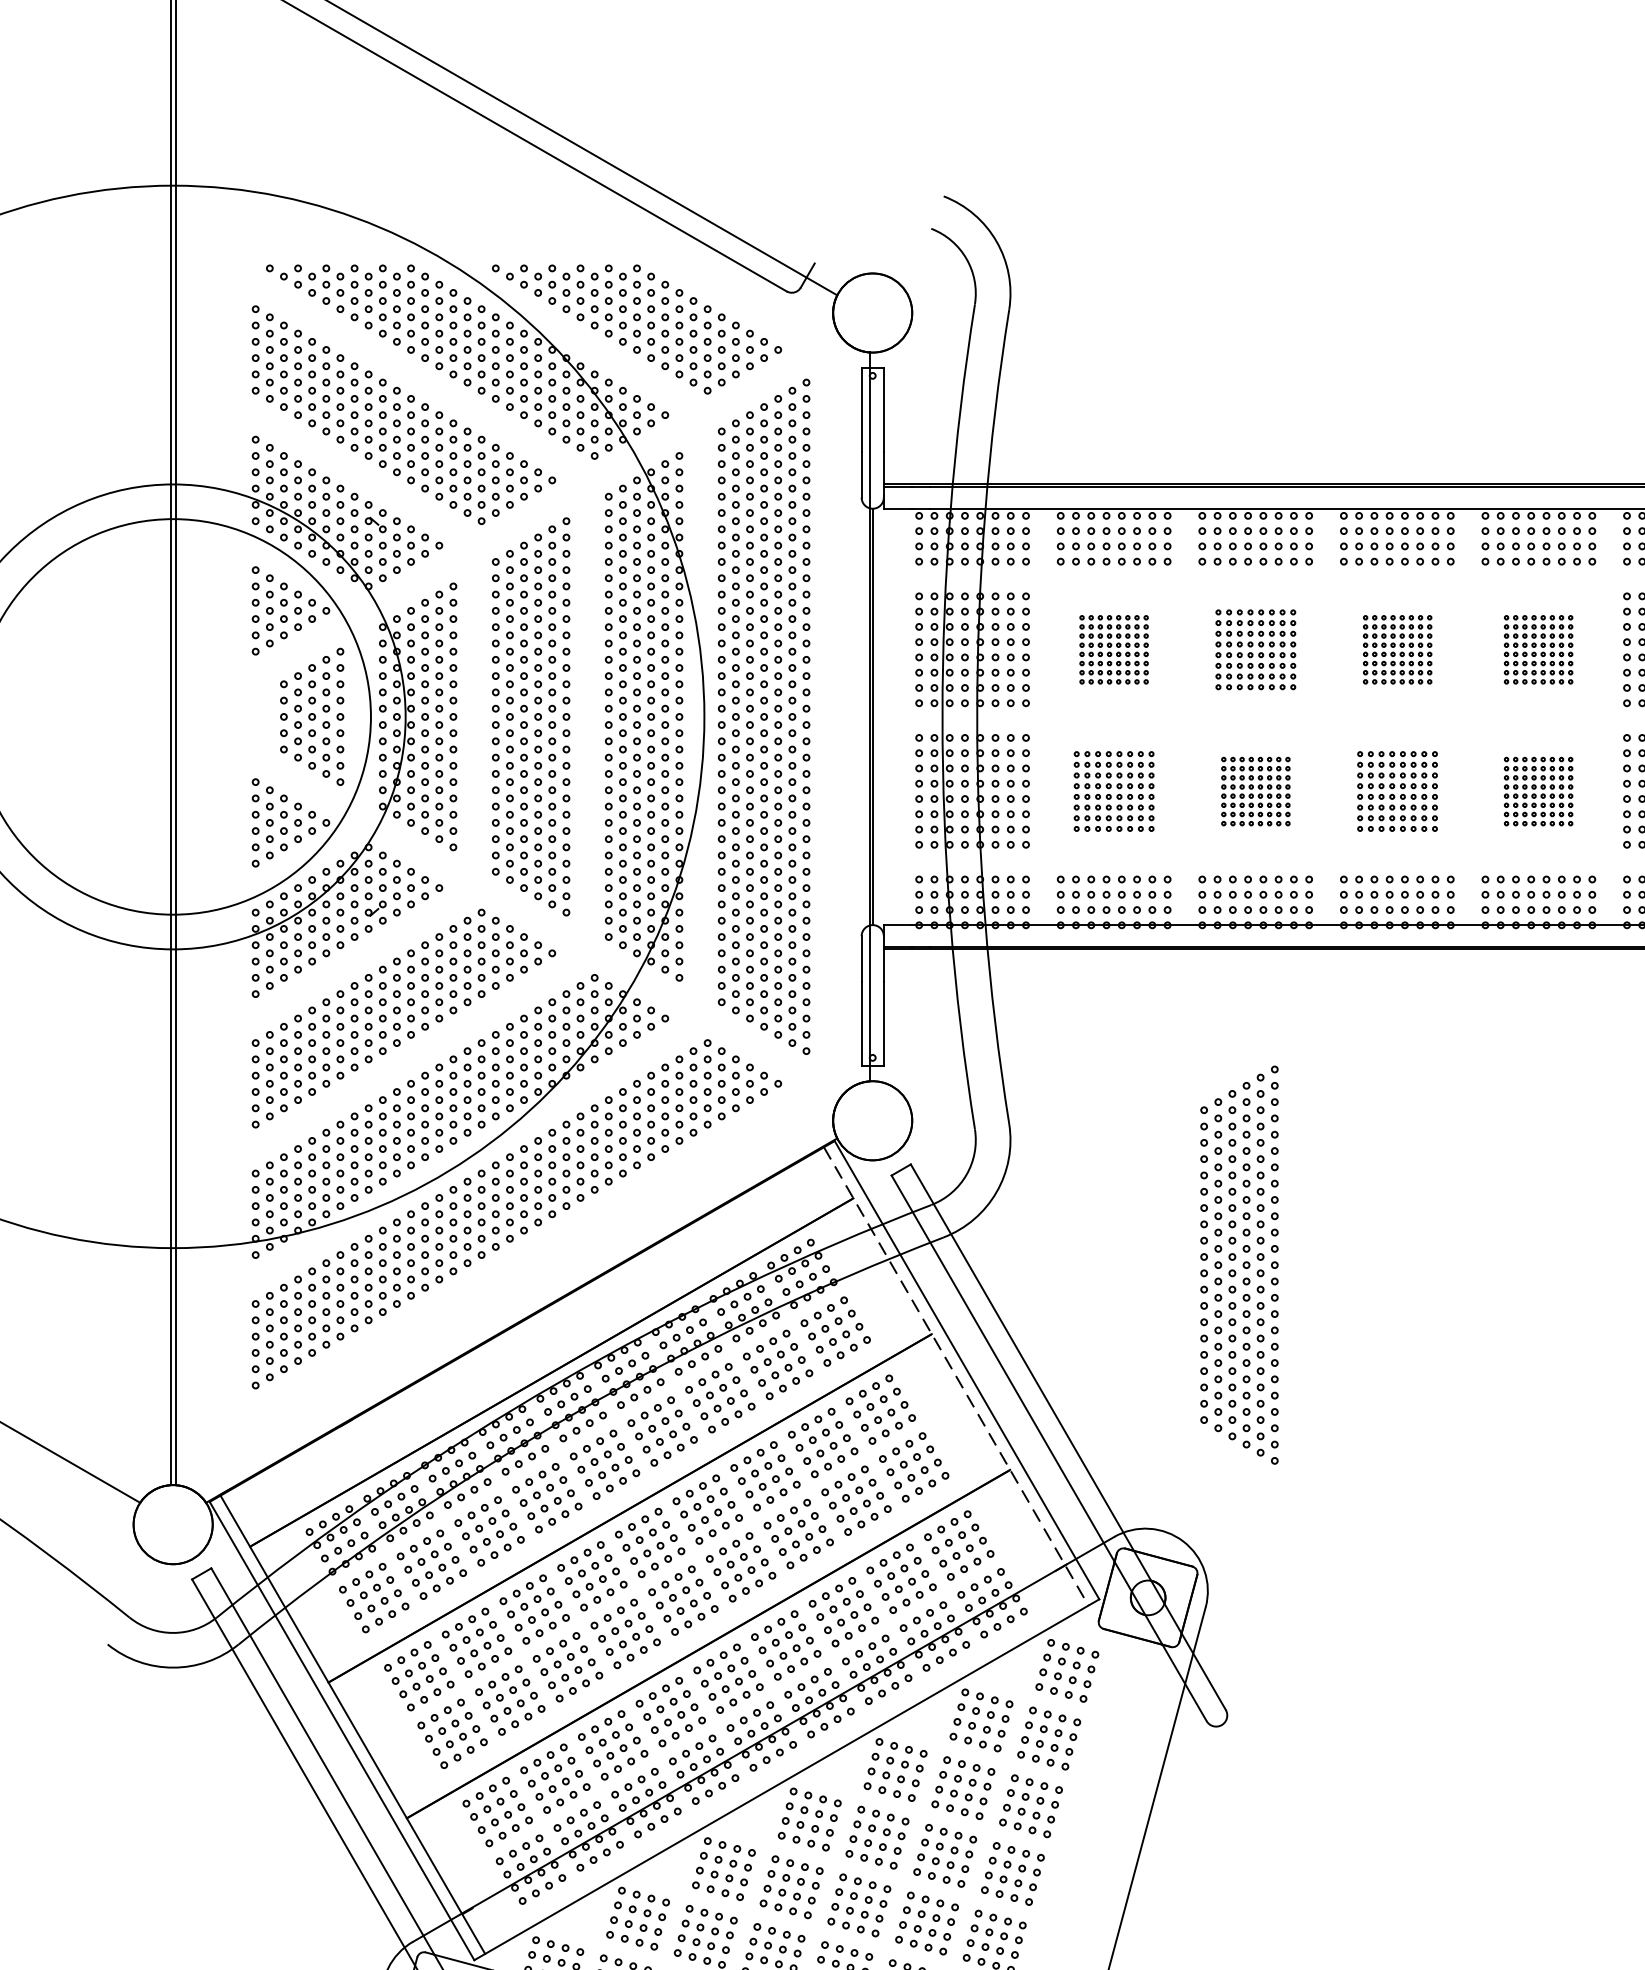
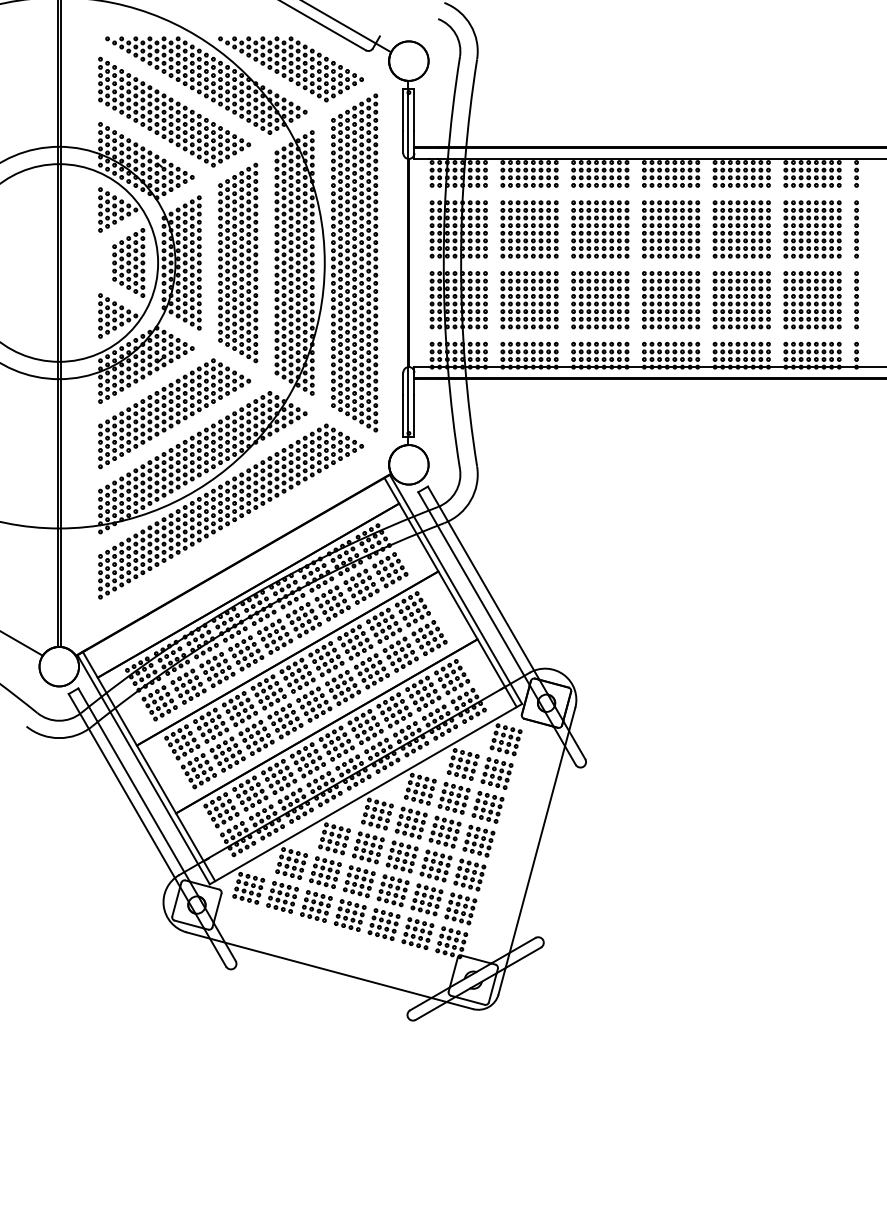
part: (1114, 649) -> (529, 229), size x1.67
part: (1256, 649) -> (600, 229), size x1.43
part: (1398, 649) -> (671, 229), size x1.67
part: (1538, 649) -> (741, 229), size x1.67
part: (1114, 791) -> (529, 300), size x1.43
part: (1256, 791) -> (600, 300), size x1.67
part: (1398, 791) -> (671, 300), size x1.43
part: (1538, 791) -> (741, 300), size x1.67
part: (1240, 1264) -> (592, 536), removed
line: (955, 1378) -> (450, 593), dashed -> solid

